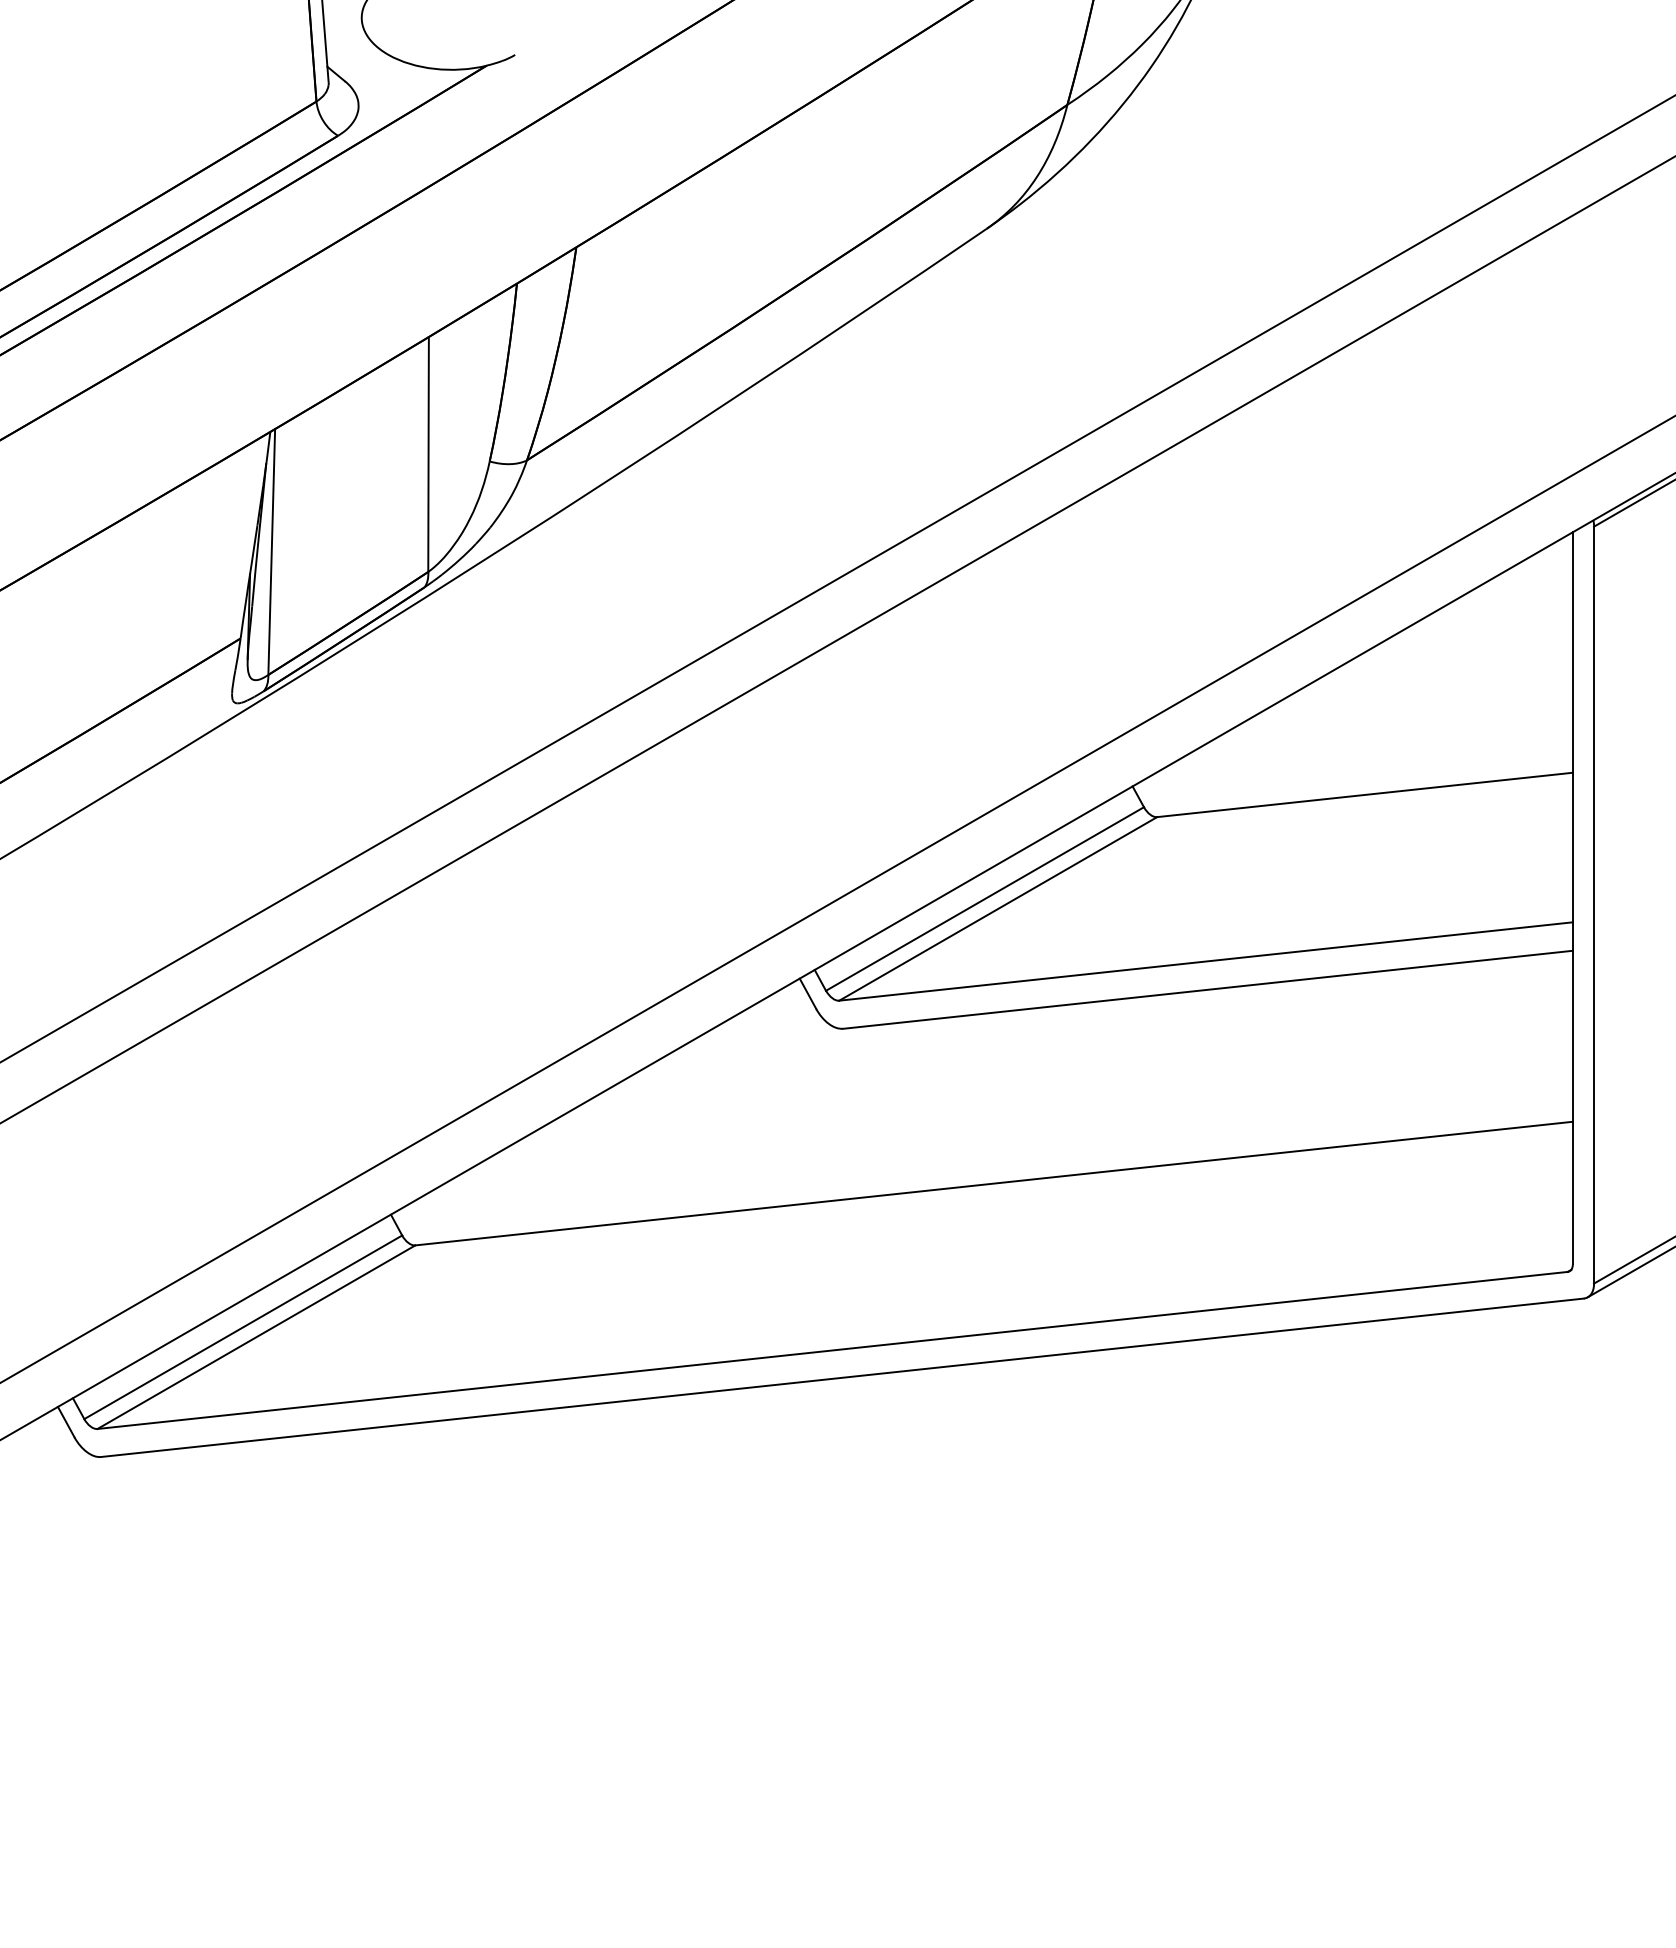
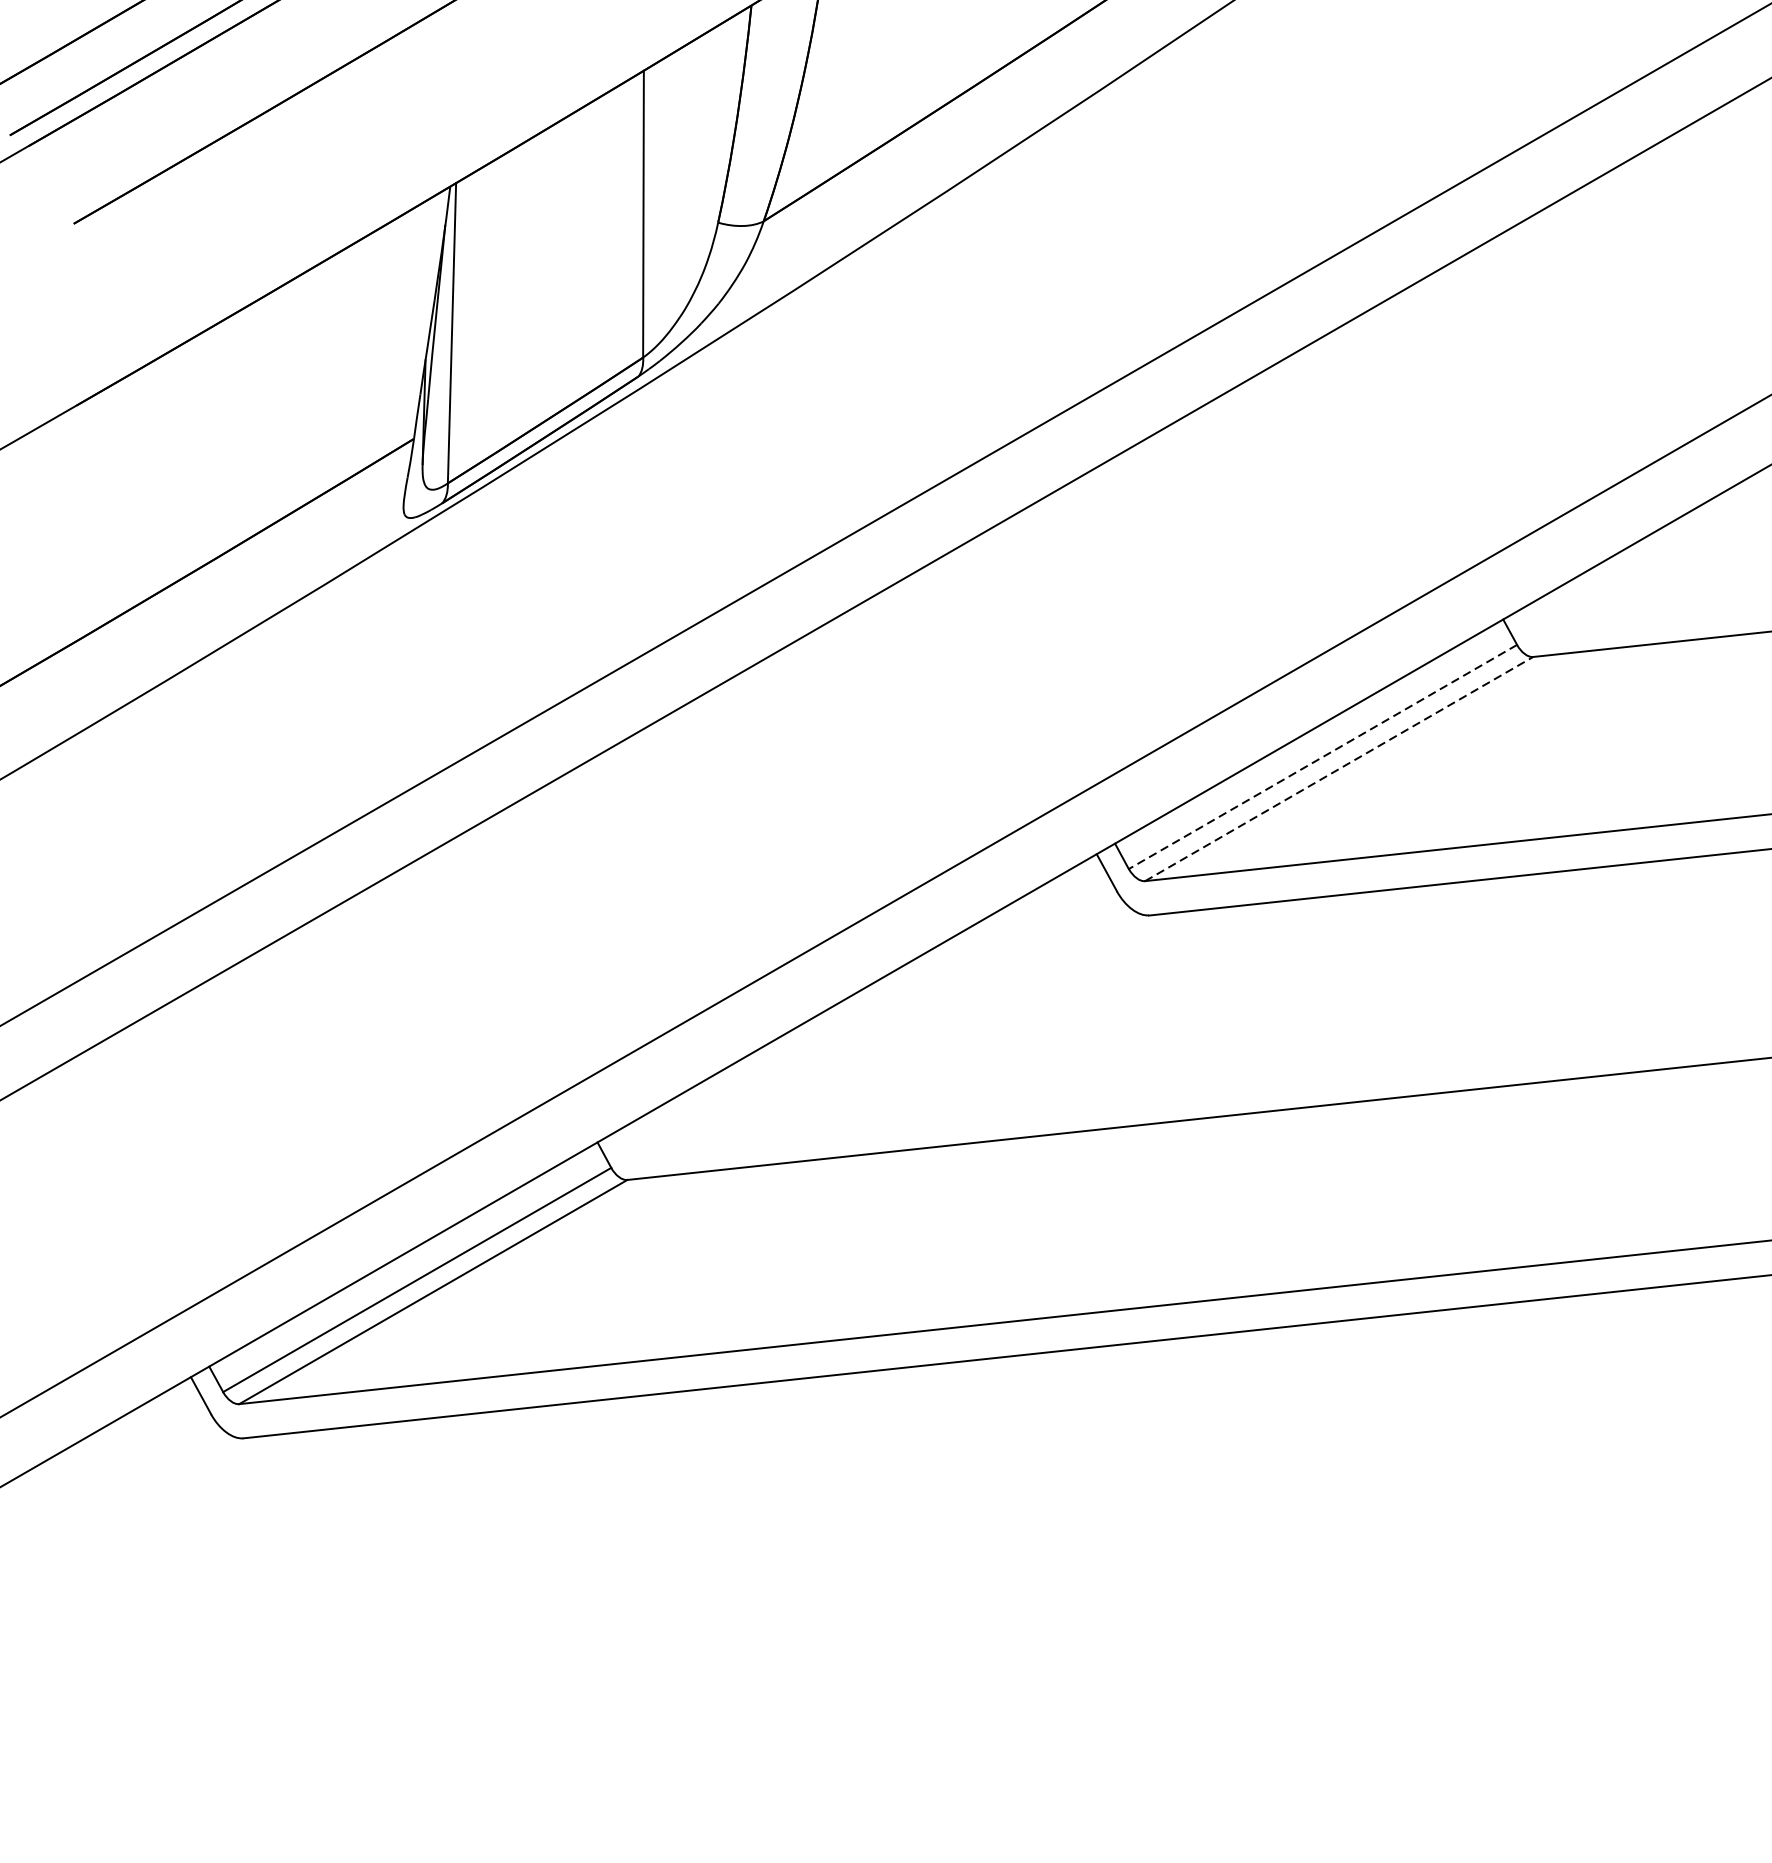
line: (984, 899) -> (1322, 757), solid -> dashed
line: (998, 908) -> (1339, 768), solid -> dashed

